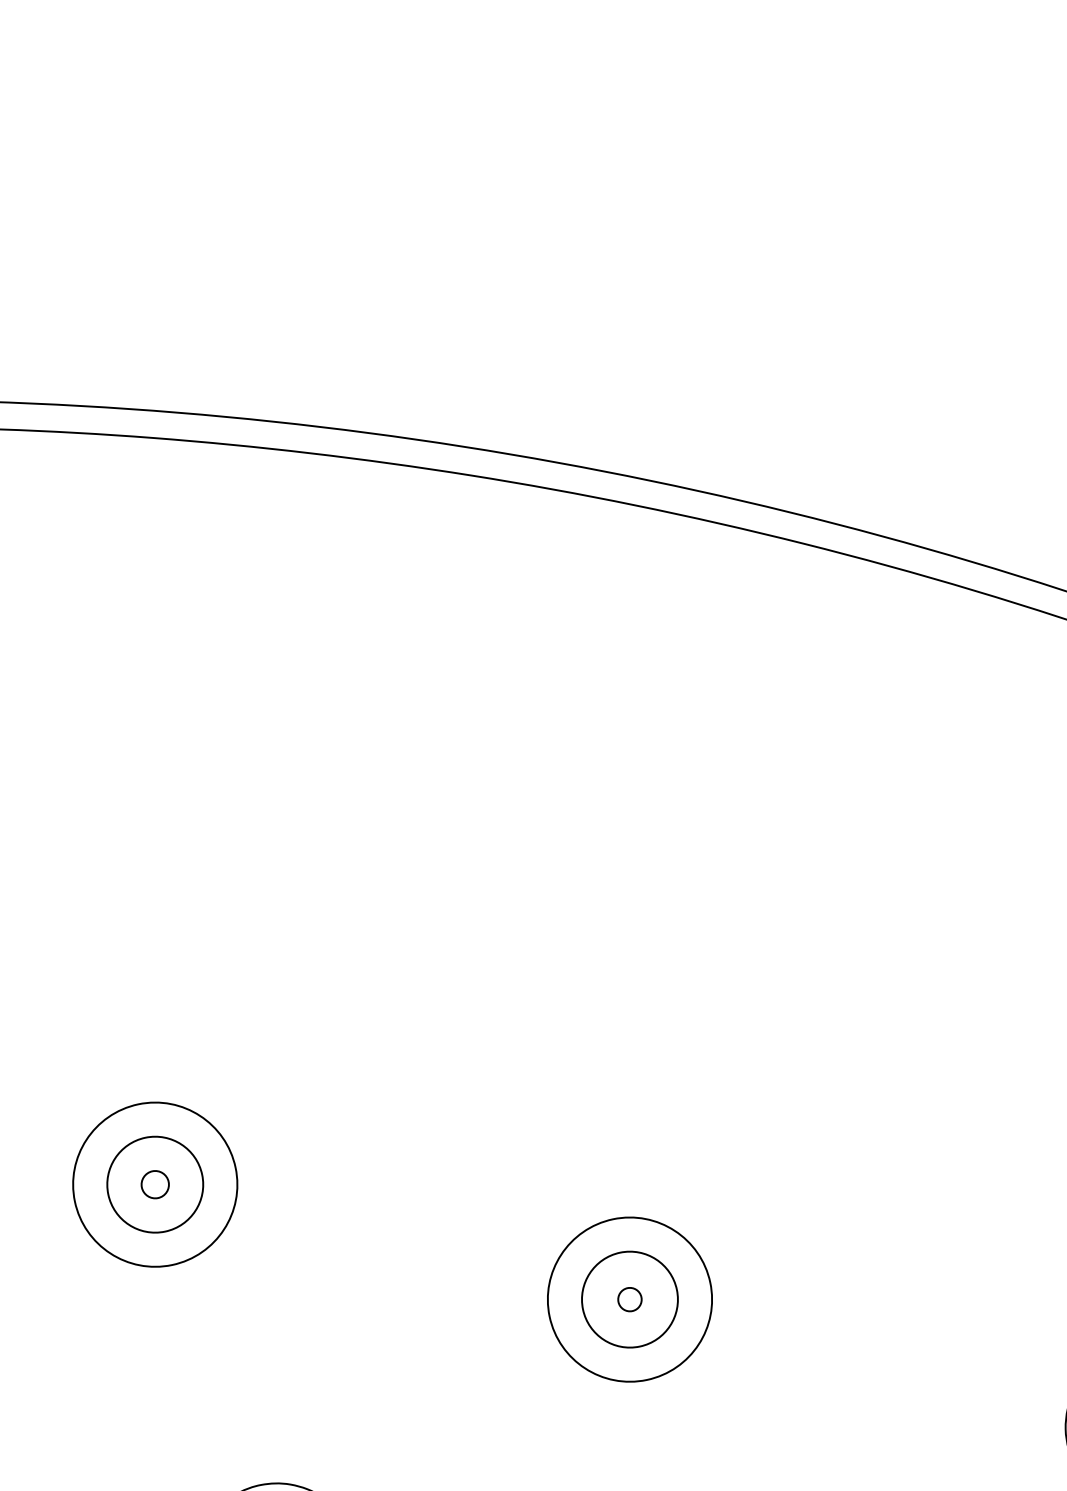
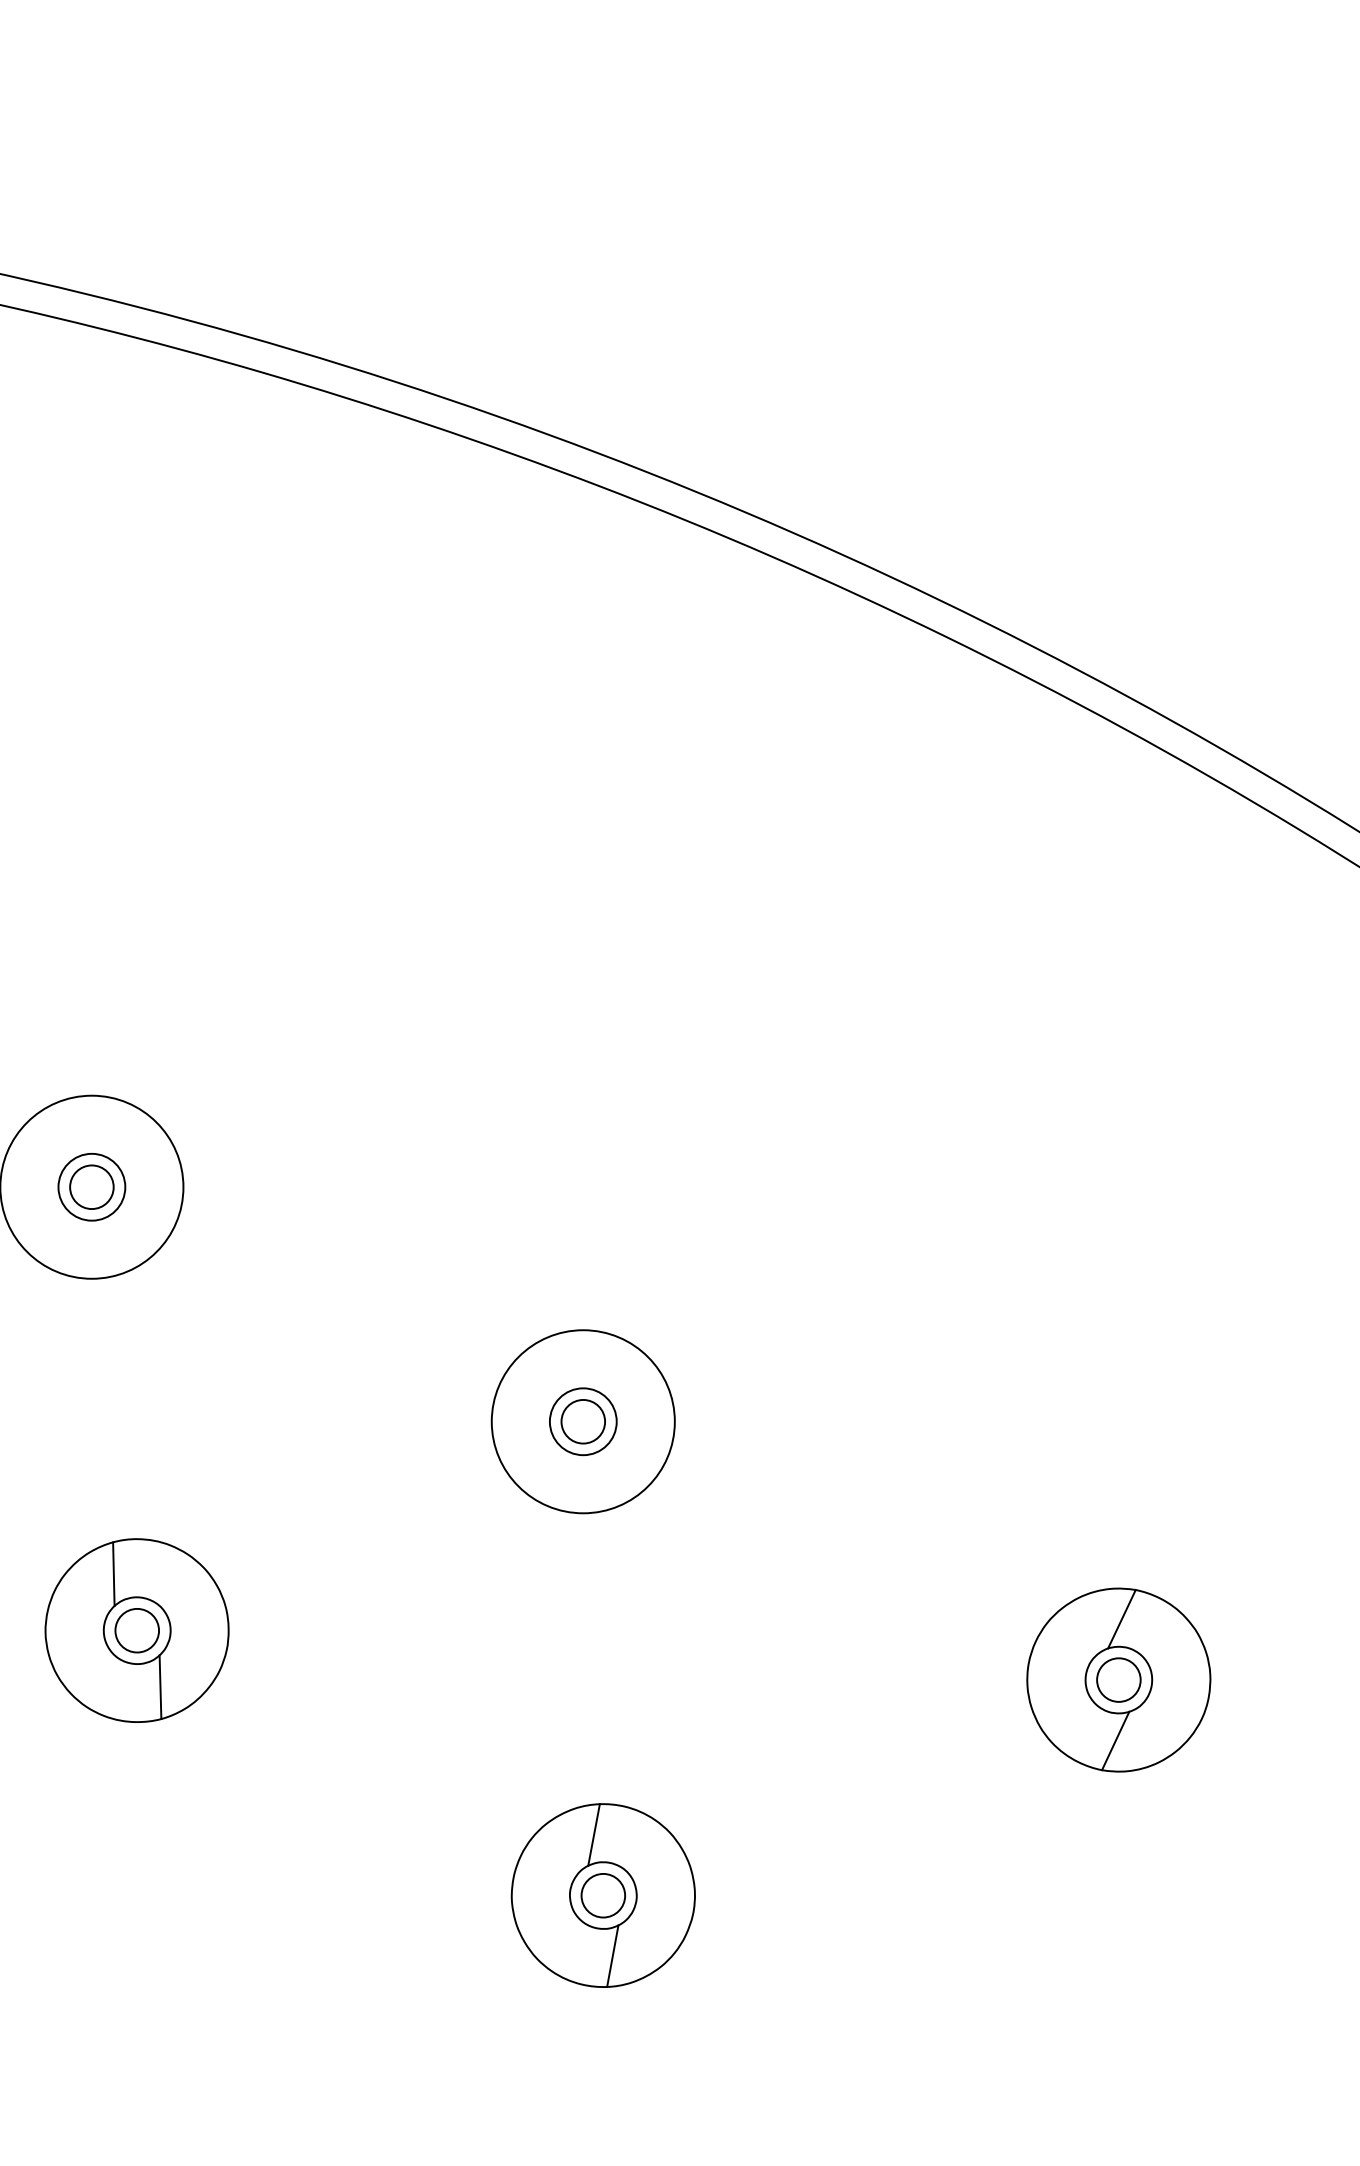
circle: (154, 1184) -> (91, 1186), size x0.62
circle: (154, 1184) -> (91, 1187), size x1.43
circle: (629, 1299) -> (582, 1421), size x0.62
circle: (630, 1299) -> (583, 1421), size x1.67

